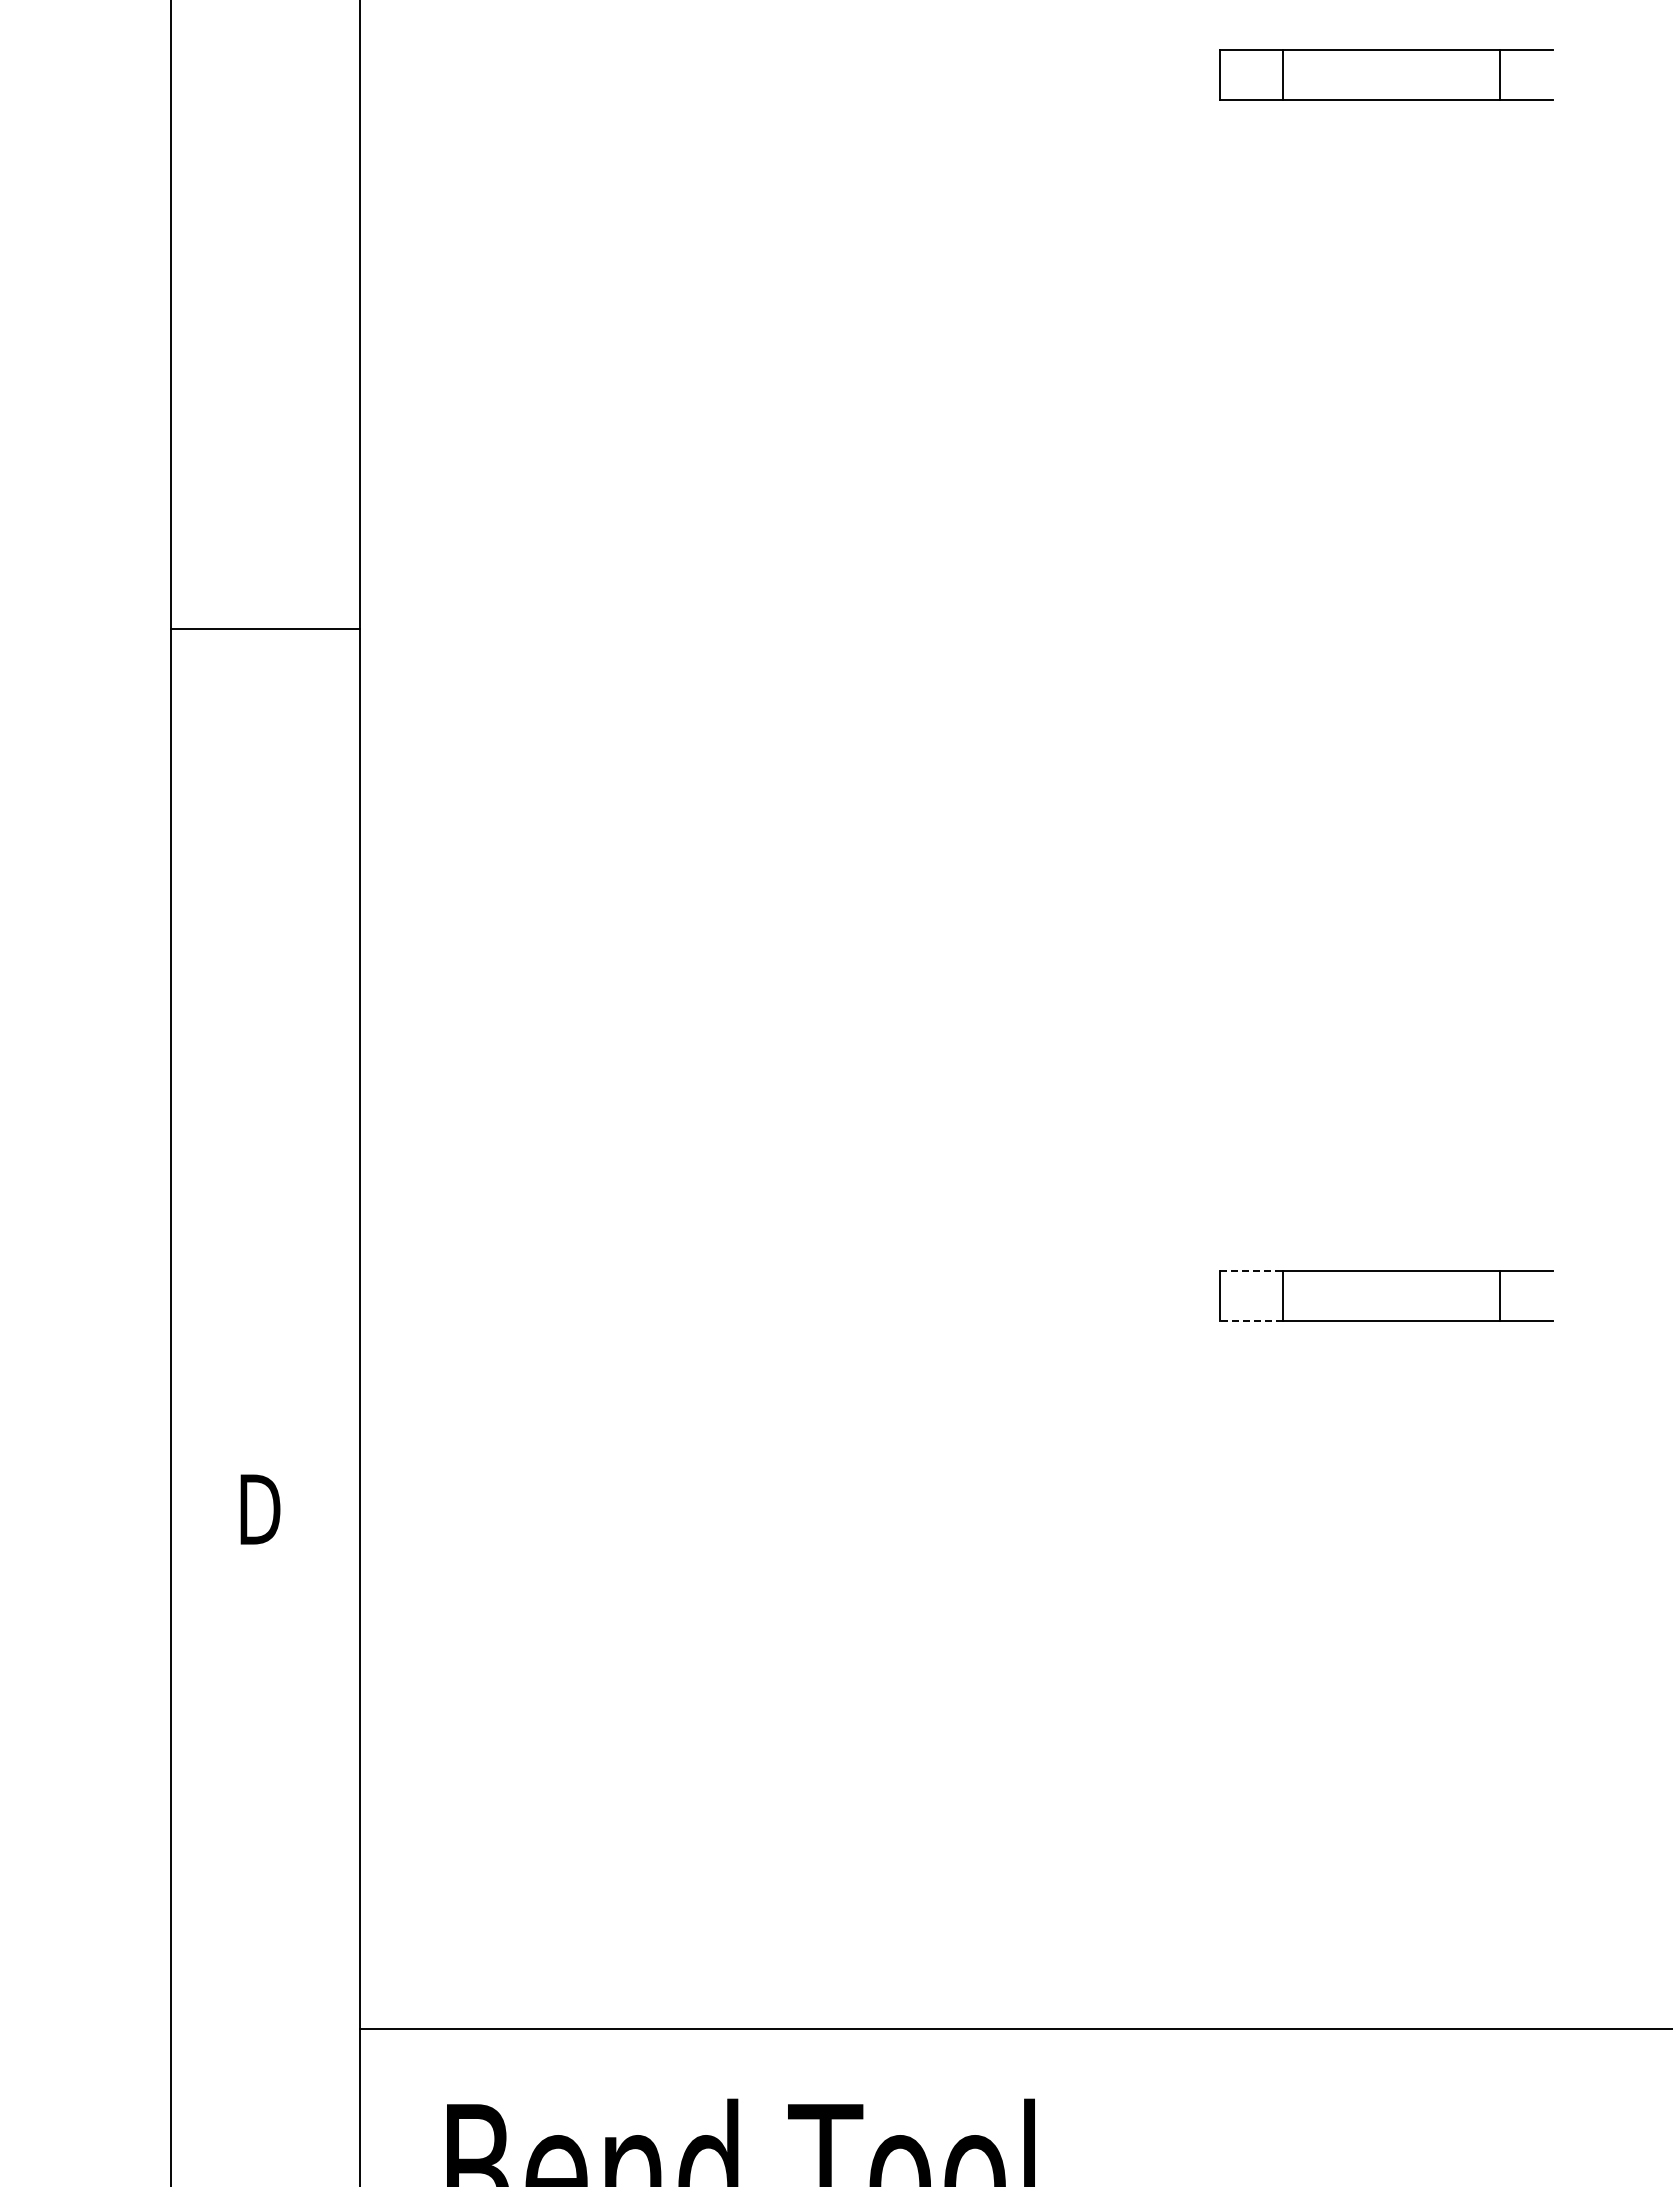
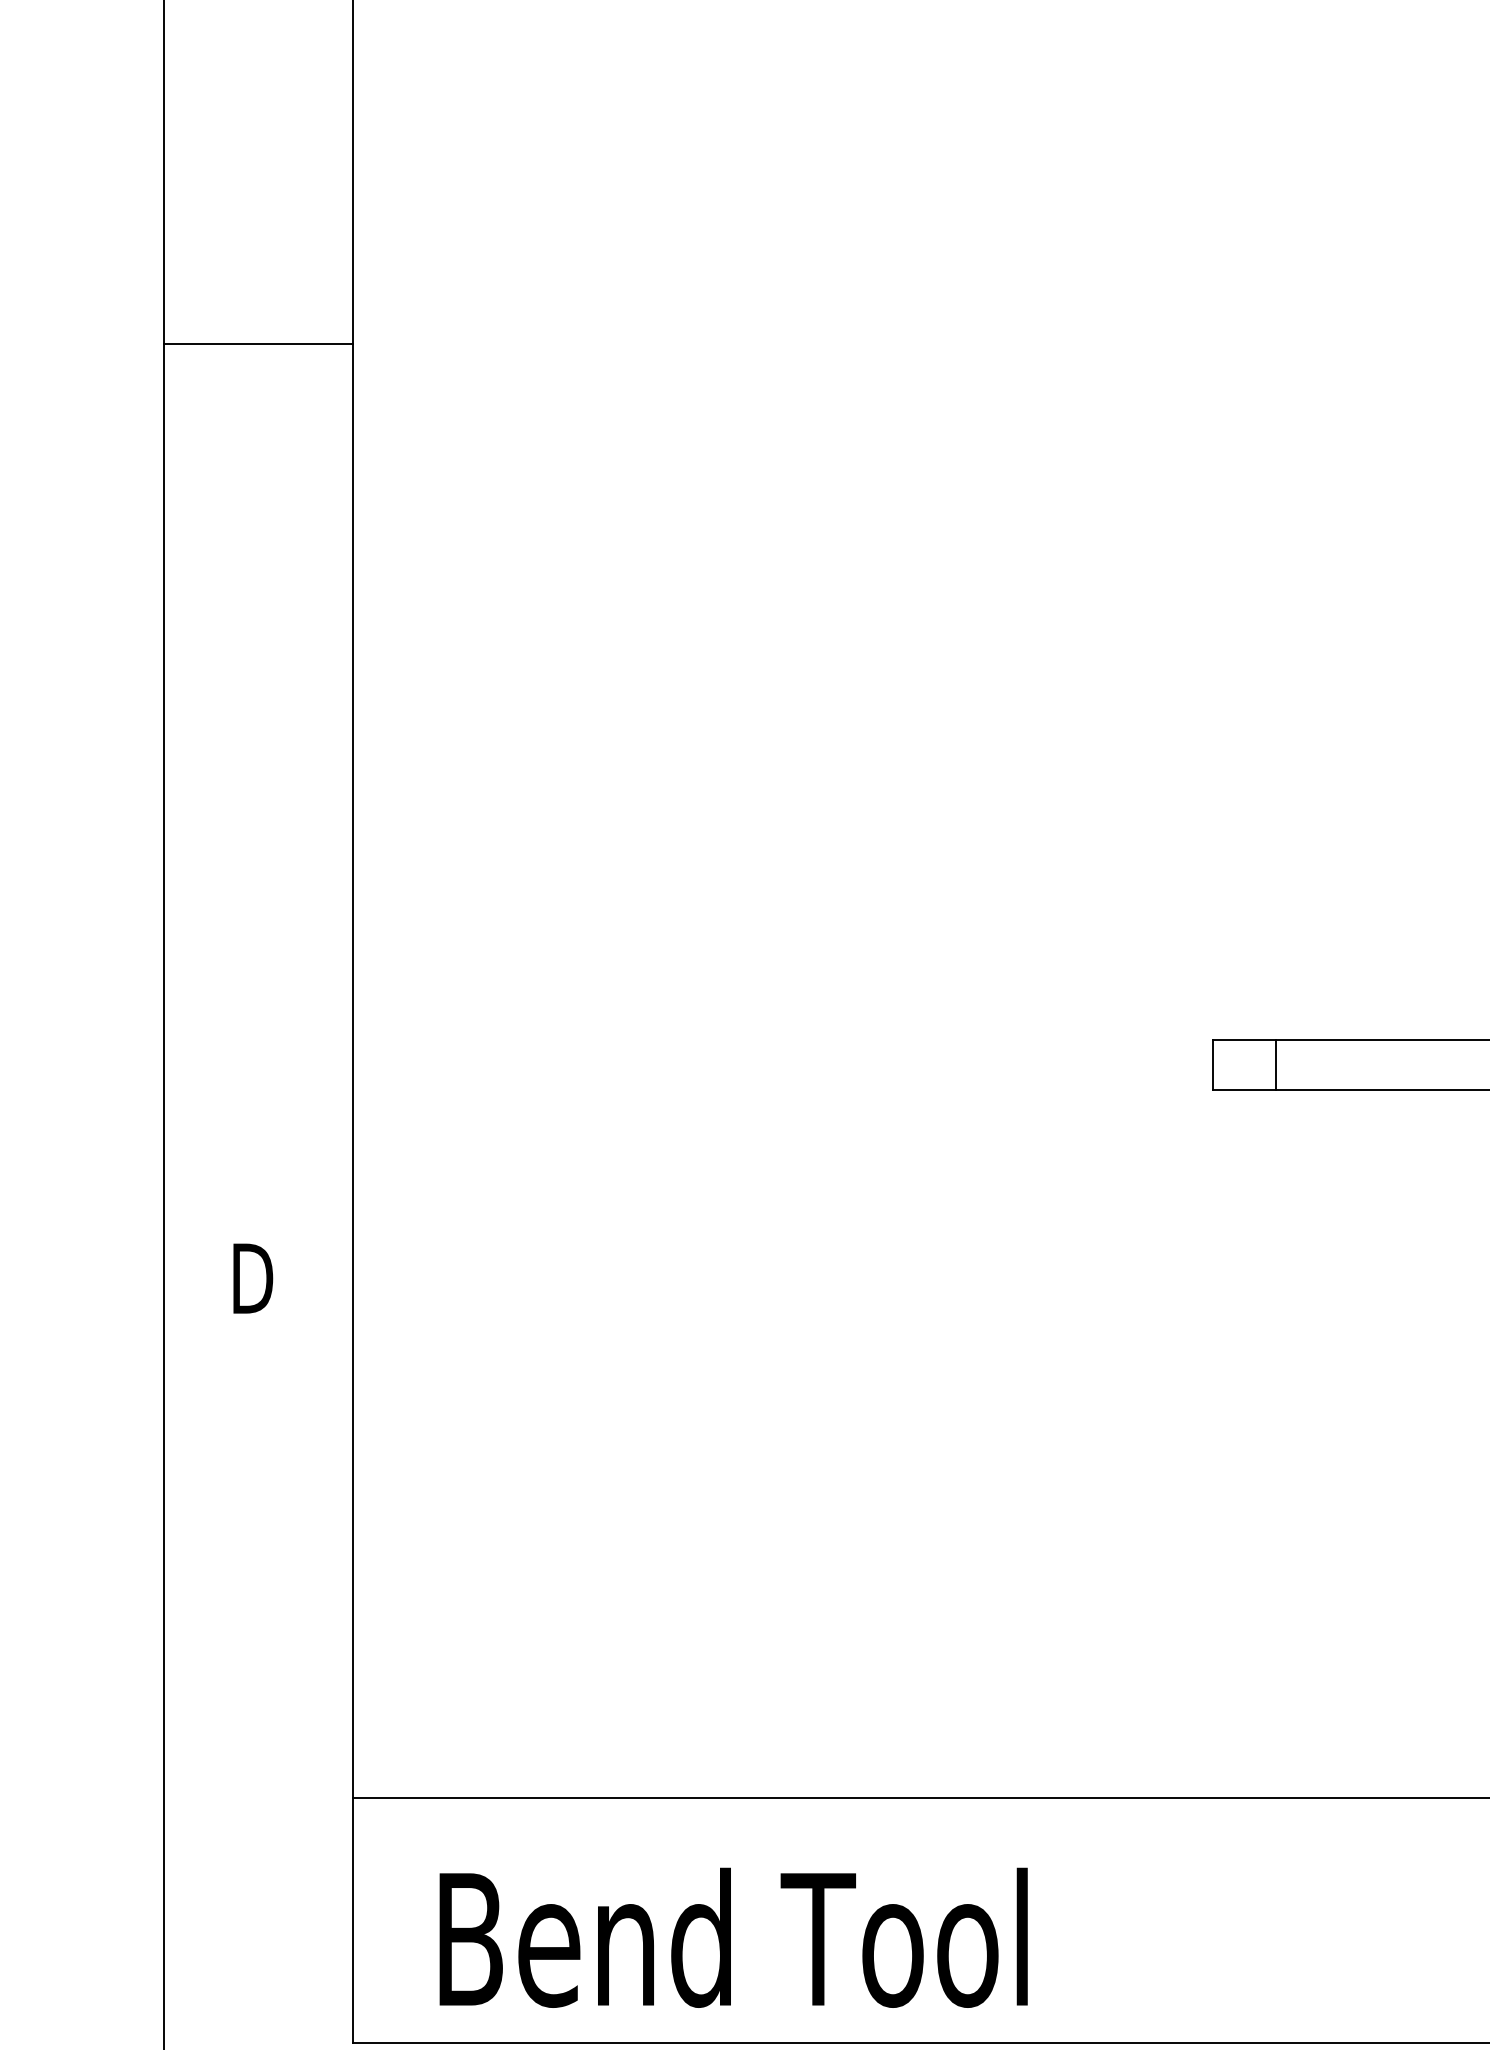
line: (265, 628) -> (258, 343), moved
line: (1251, 1270) -> (1244, 1039), dashed -> solid
line: (1250, 1321) -> (1243, 1090), dashed -> solid

